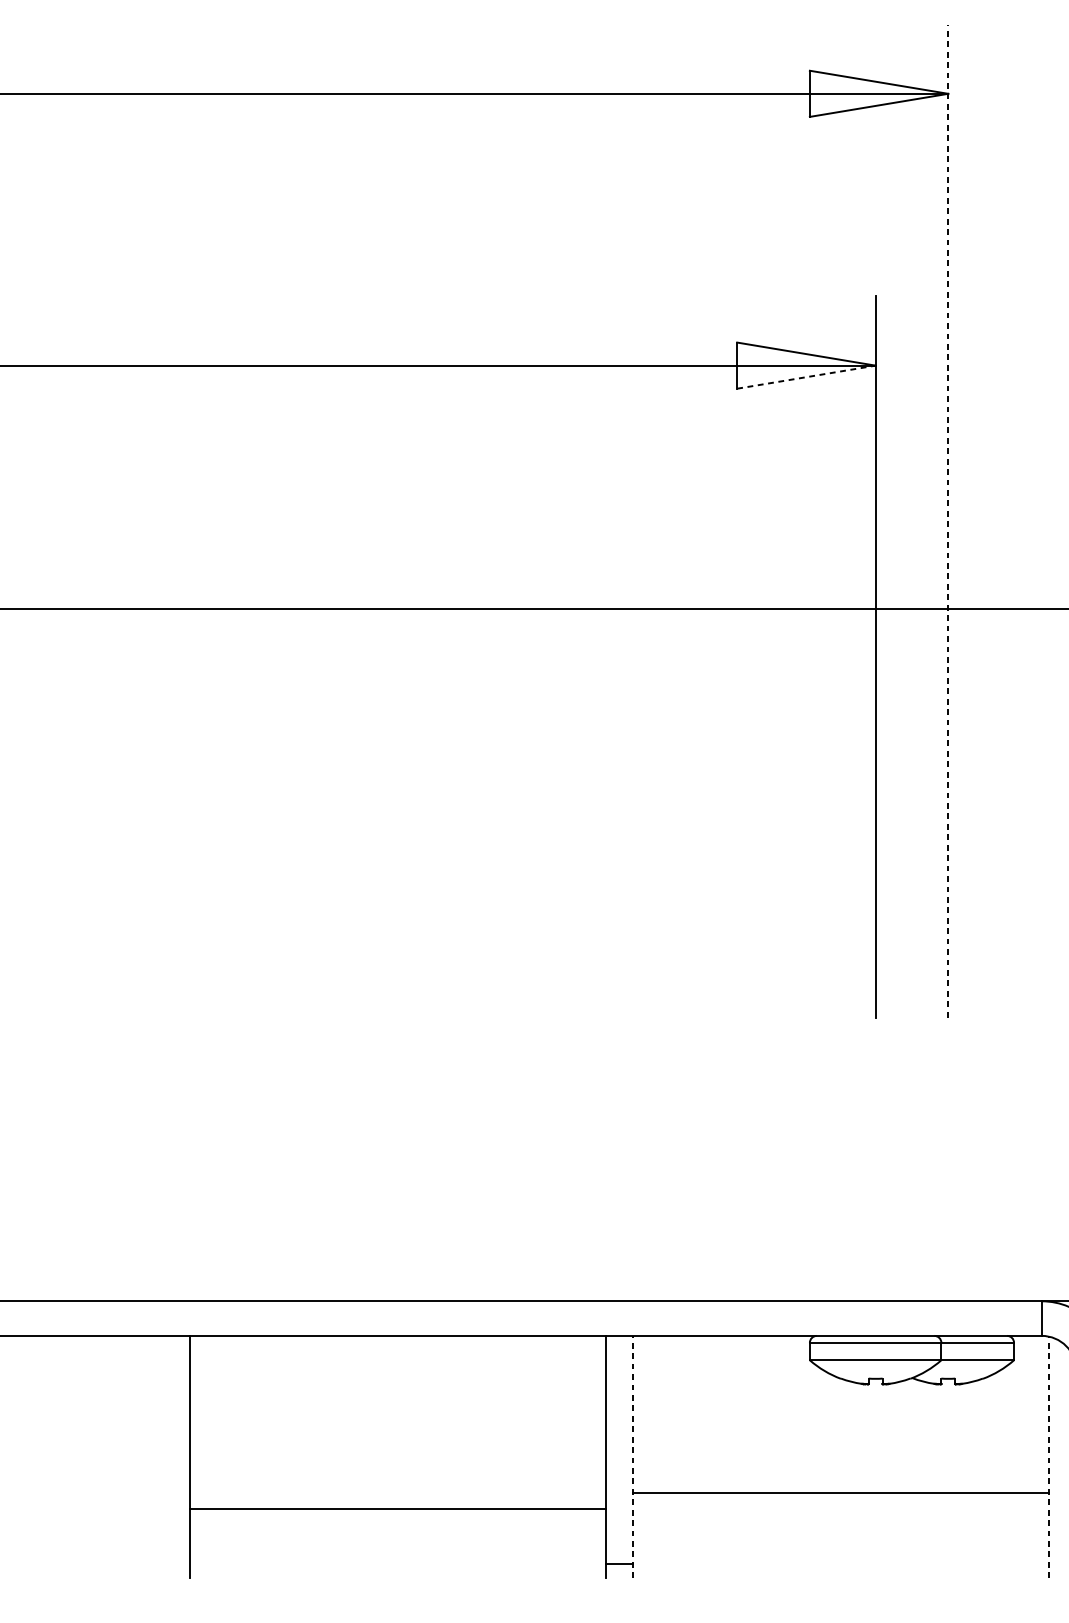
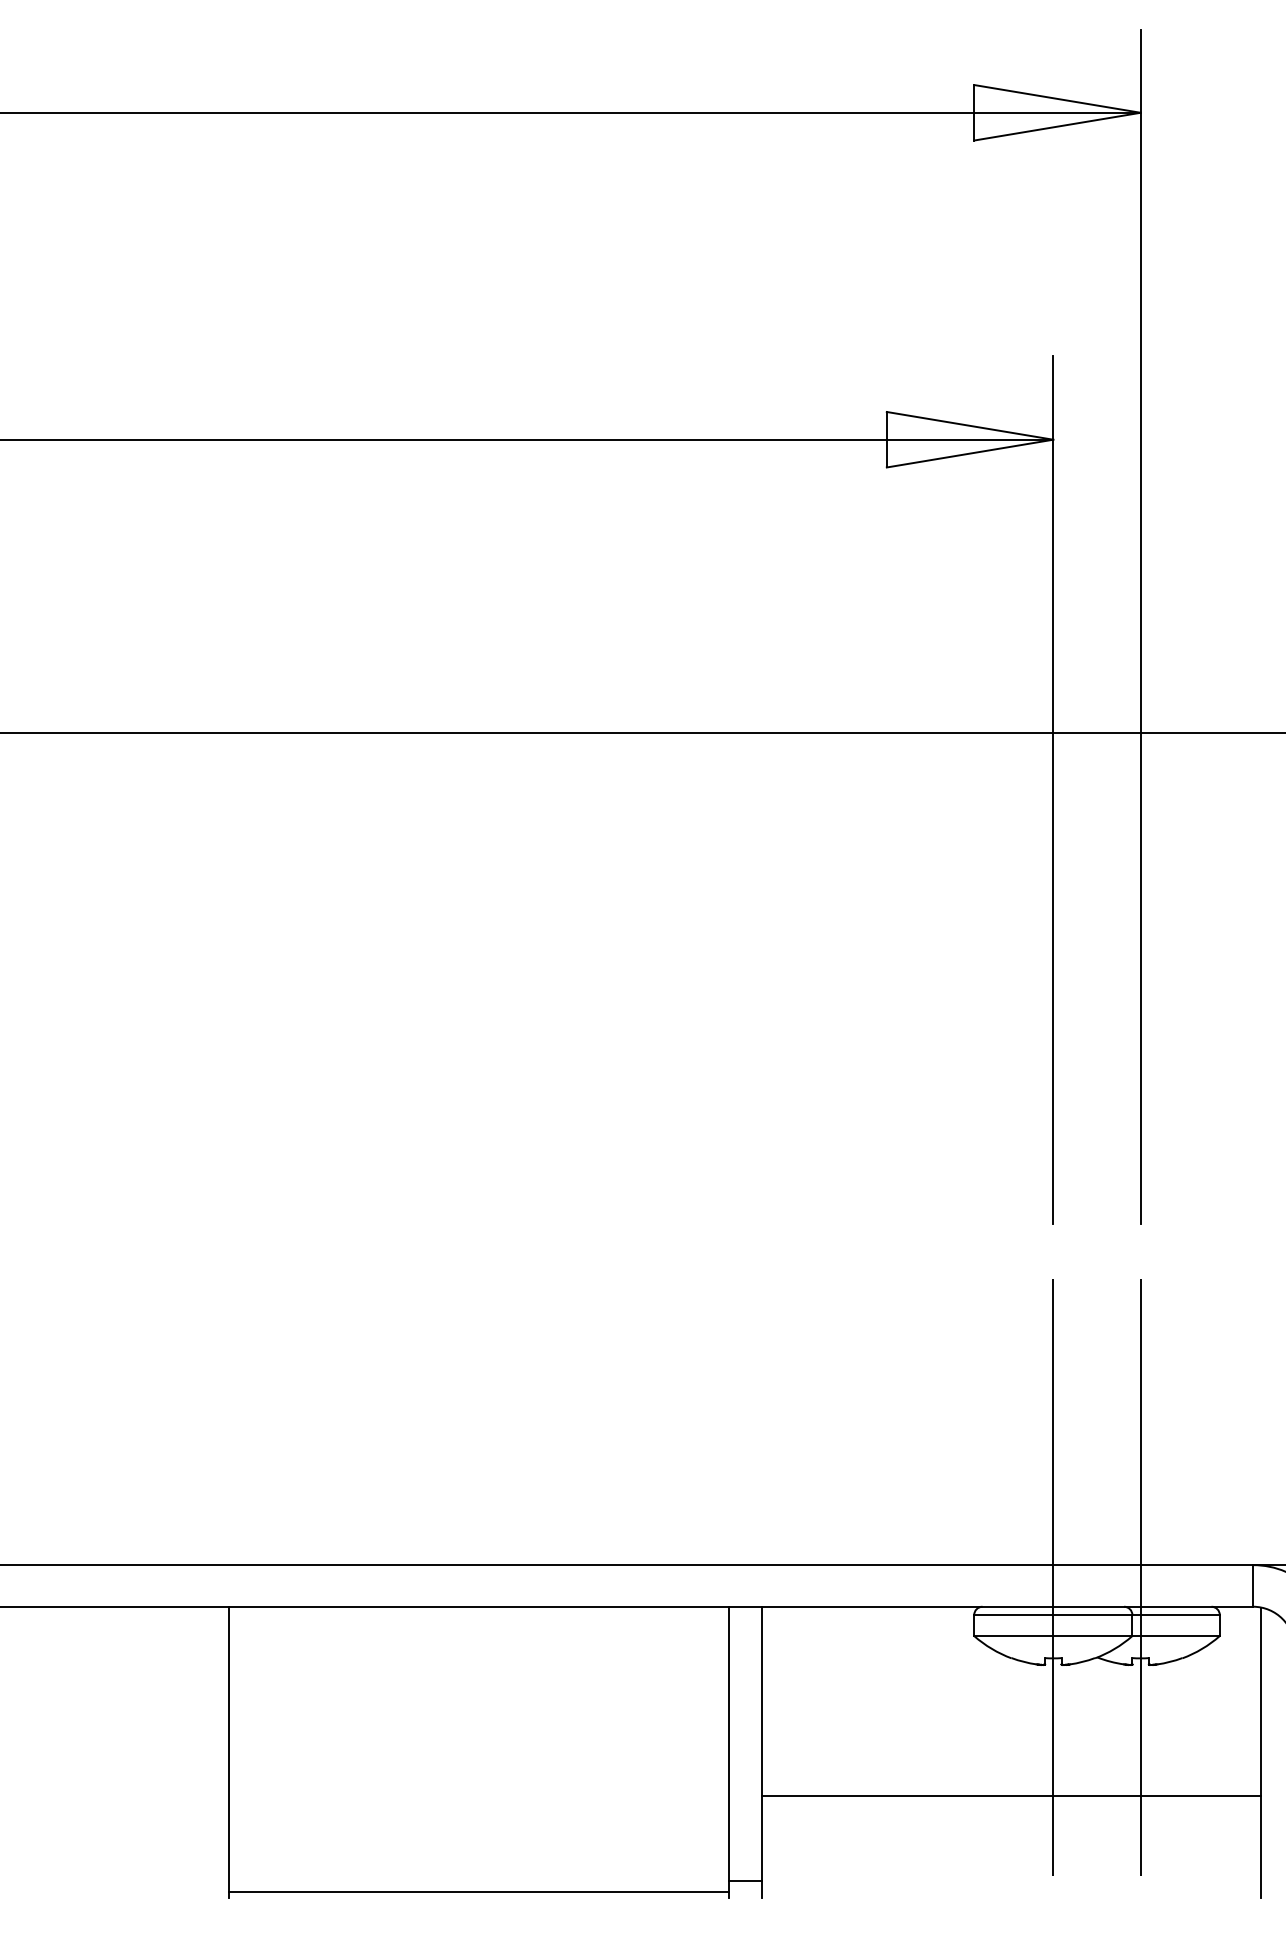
line: (806, 377) -> (970, 453), dashed -> solid
line: (948, 520) -> (1140, 626), dashed -> solid
line: (875, 1311) -> (1053, 1577), added
line: (948, 1311) -> (1140, 1577), added
line: (633, 1457) -> (761, 1752), dashed -> solid
line: (1048, 1457) -> (1261, 1752), dashed -> solid
line: (397, 1508) -> (478, 1891), moved

